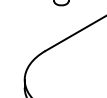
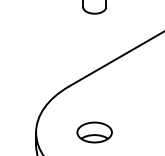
part: (61, 79) -> (94, 131), added

